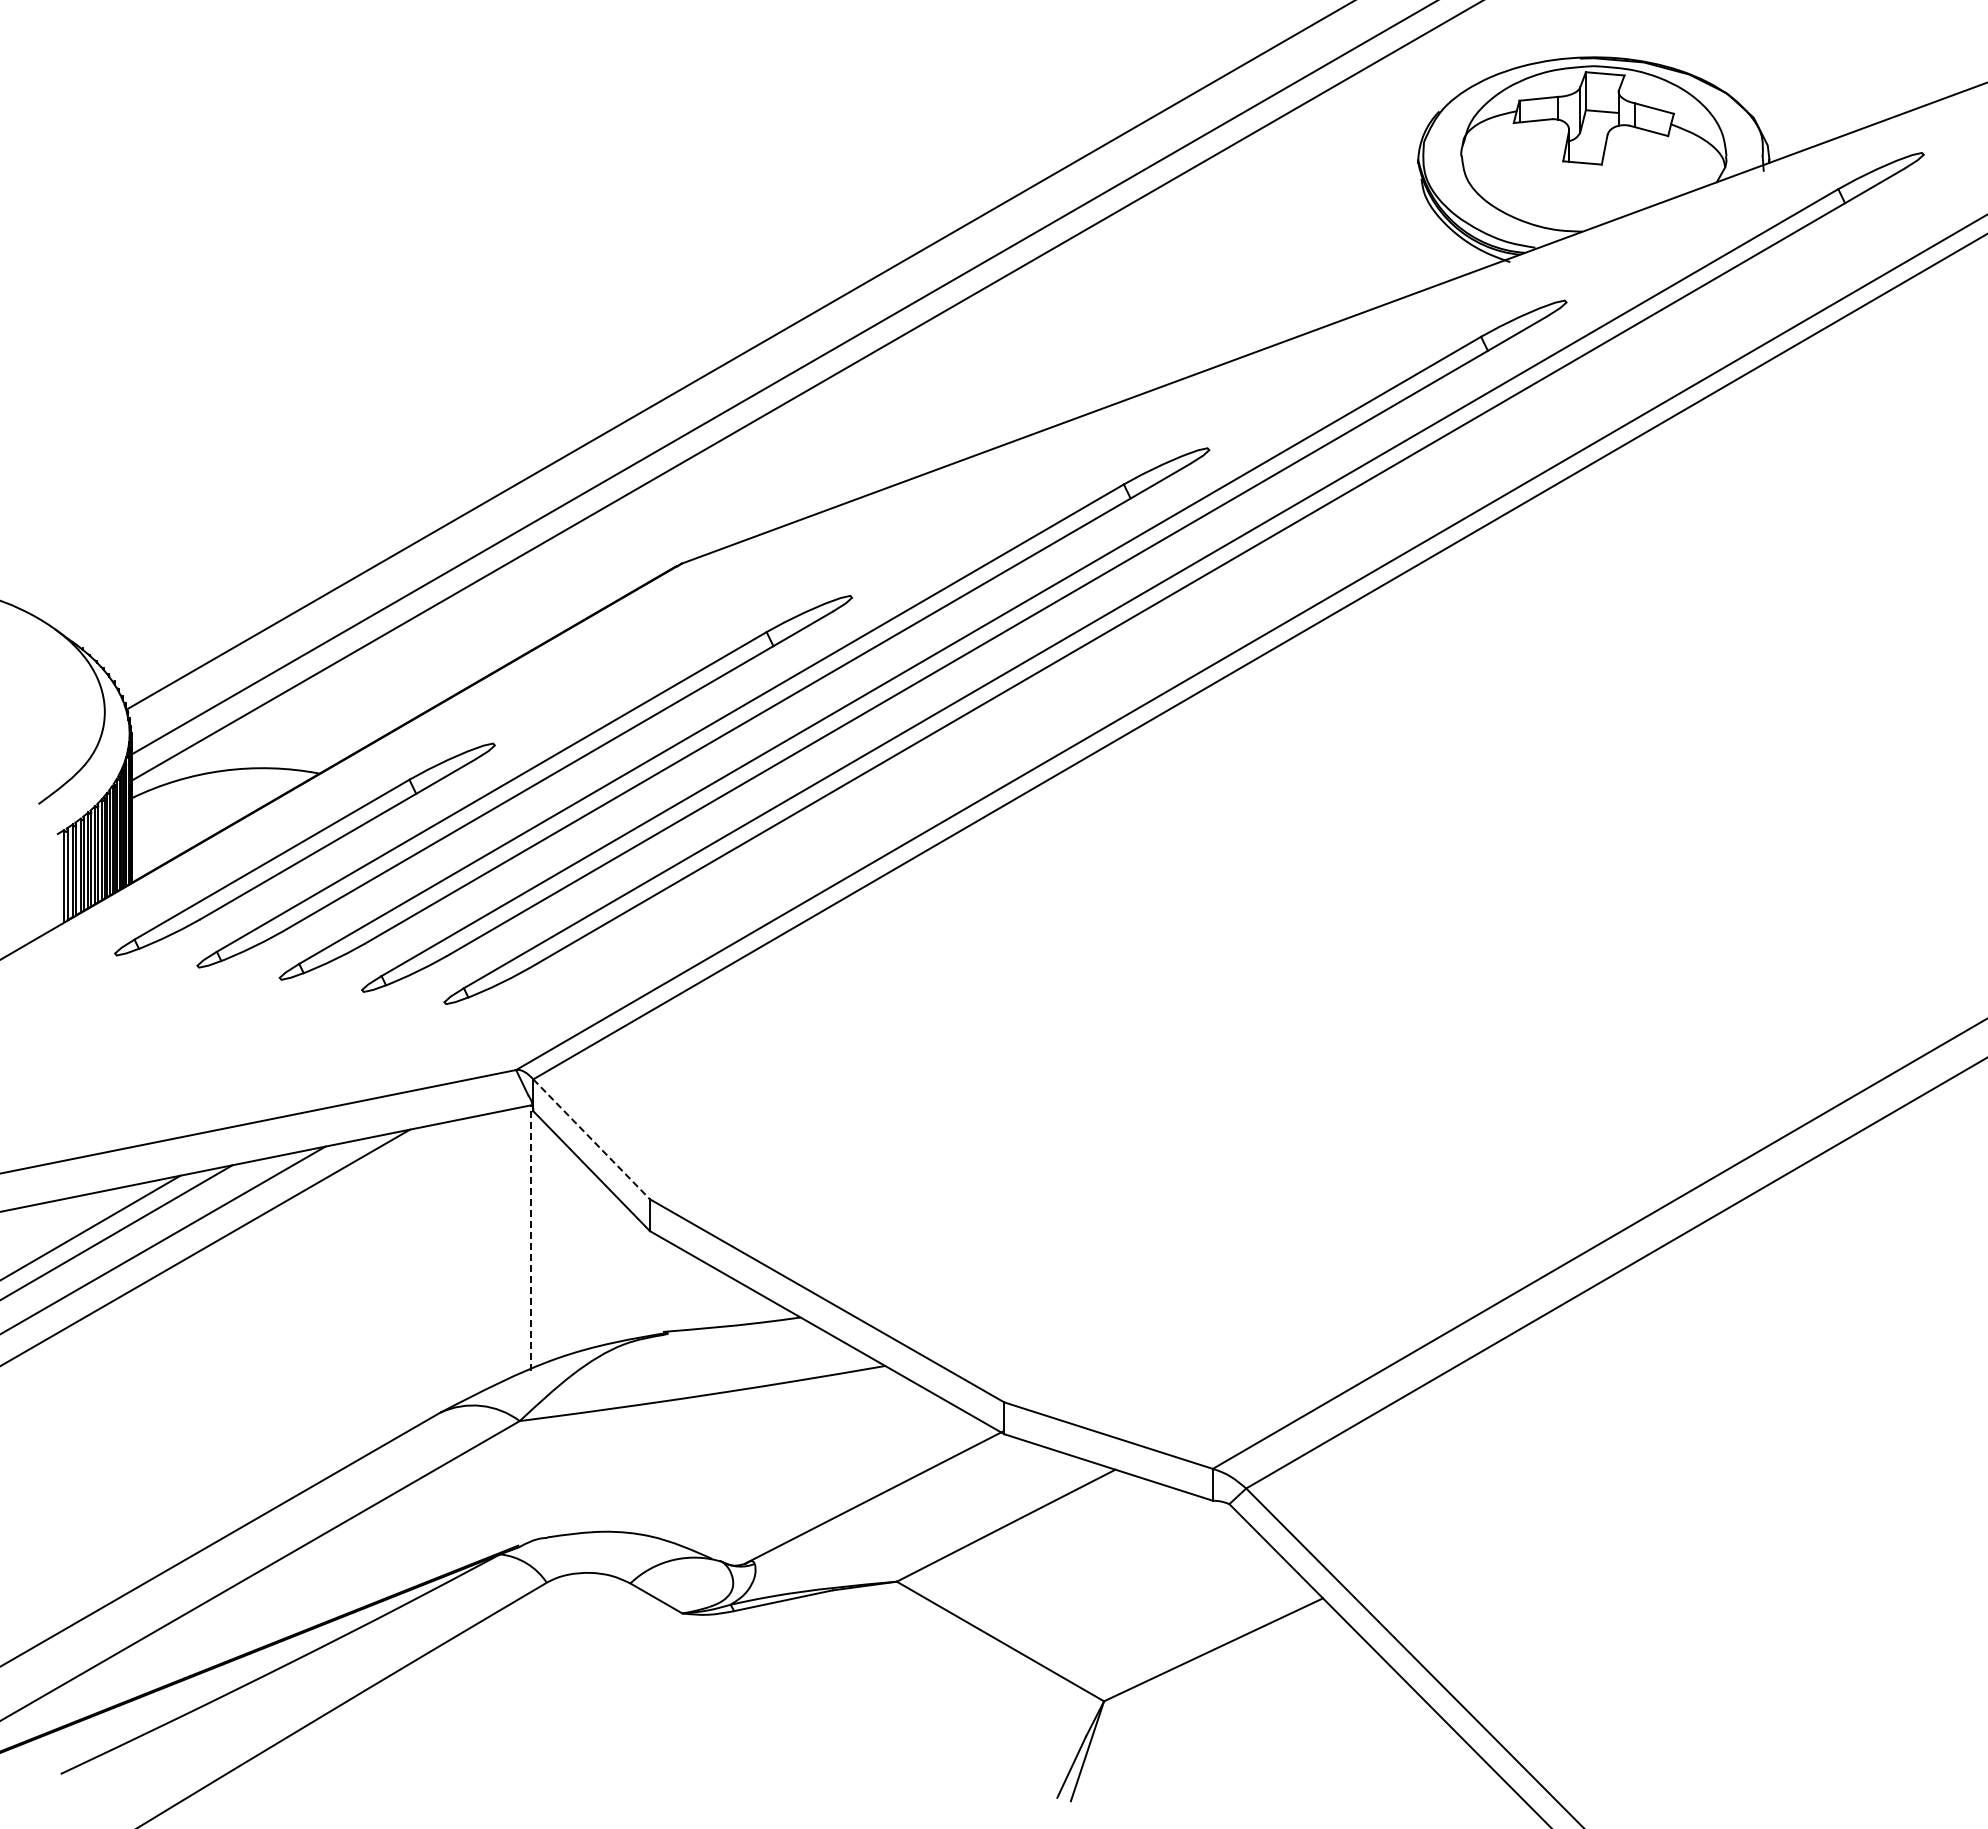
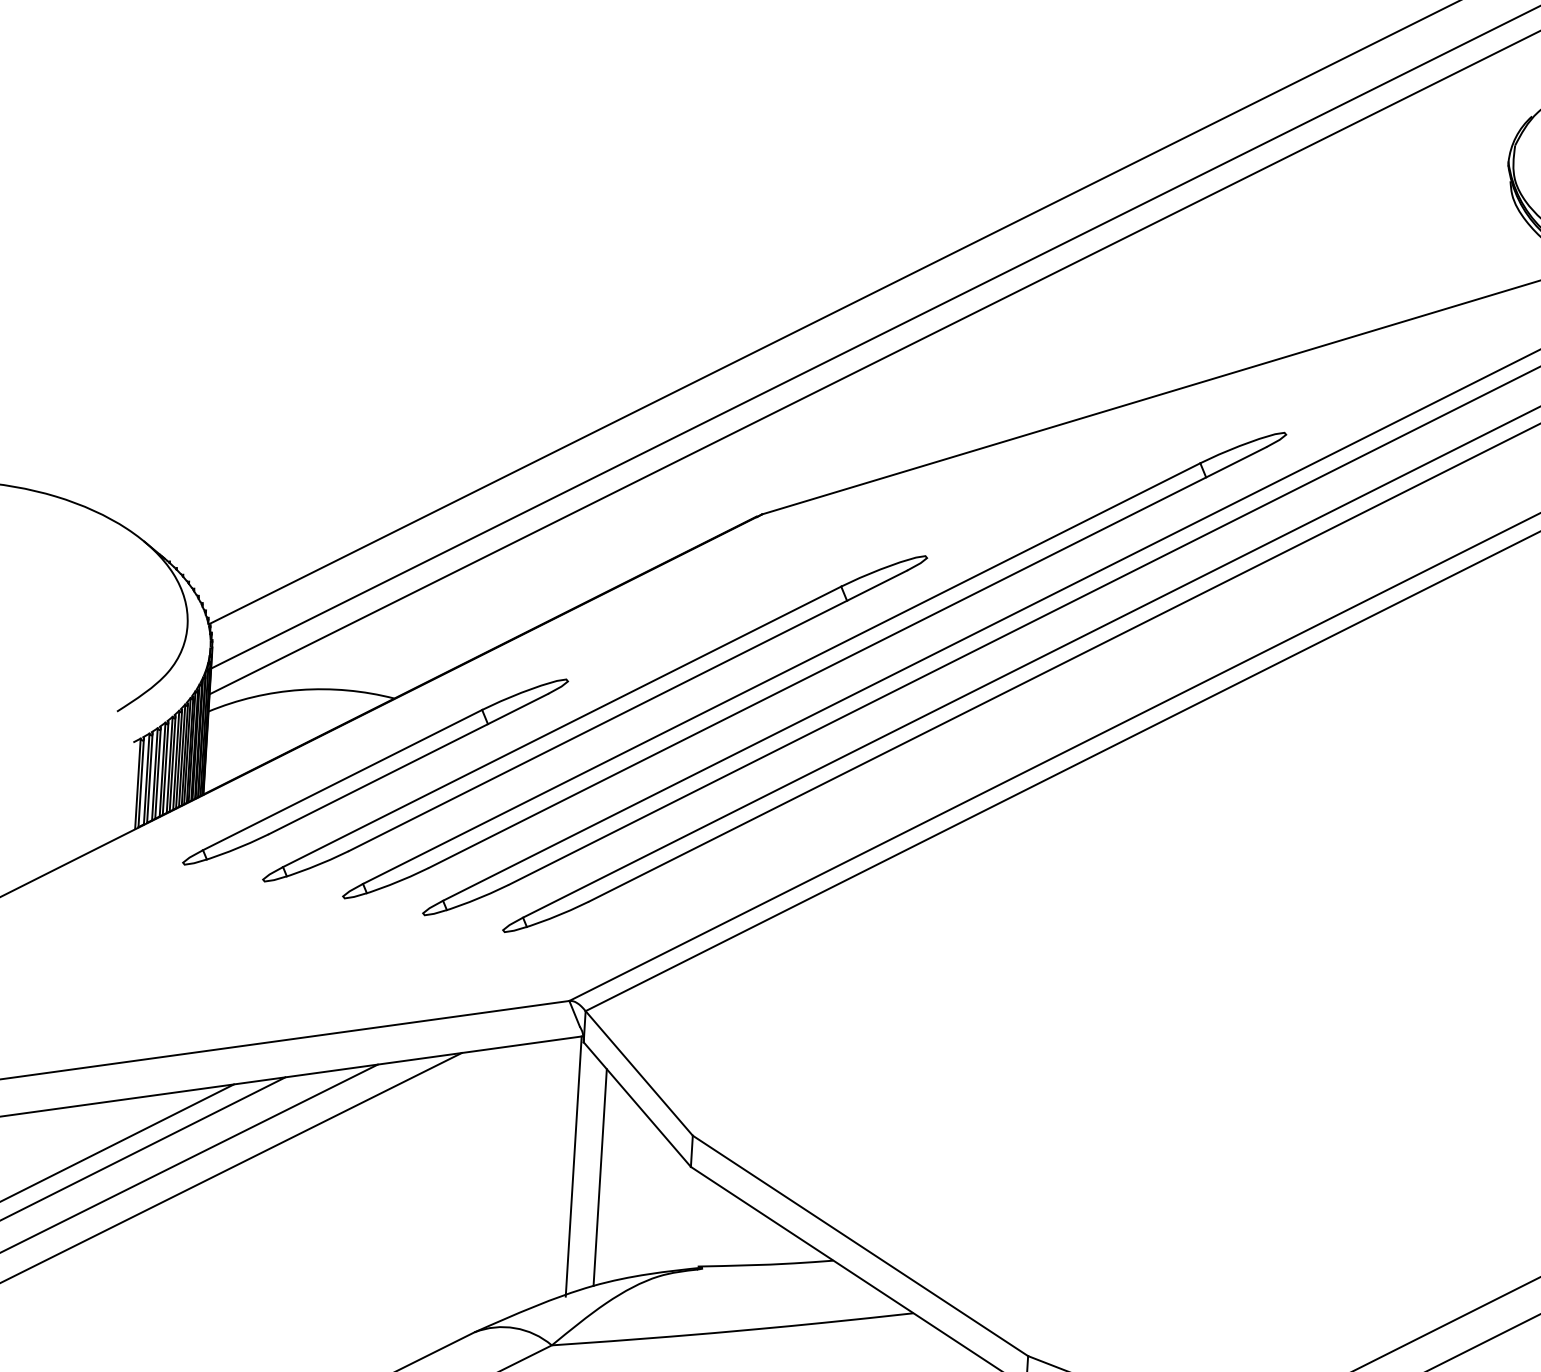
line: (591, 1139) -> (639, 1073), dashed -> solid
line: (530, 1238) -> (573, 1166), dashed -> solid
line: (558, 1247) -> (600, 1177), added

